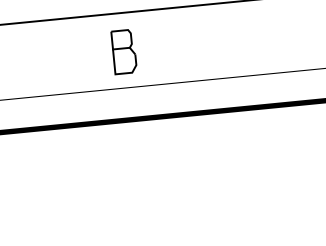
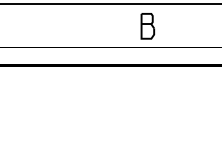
part: (123, 52) -> (147, 26), moved

